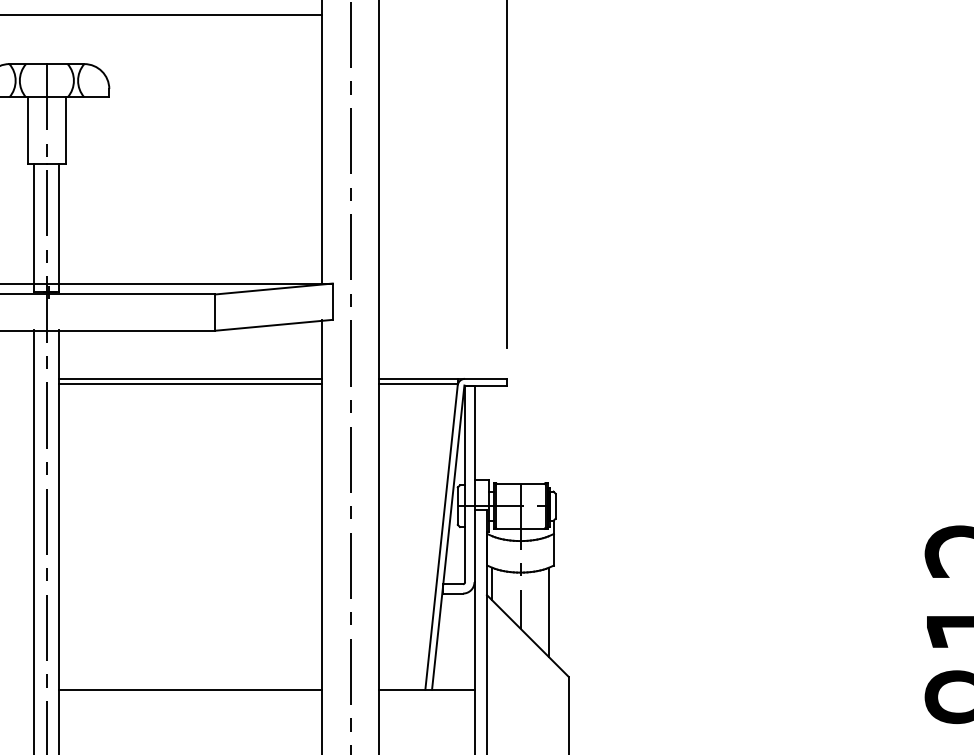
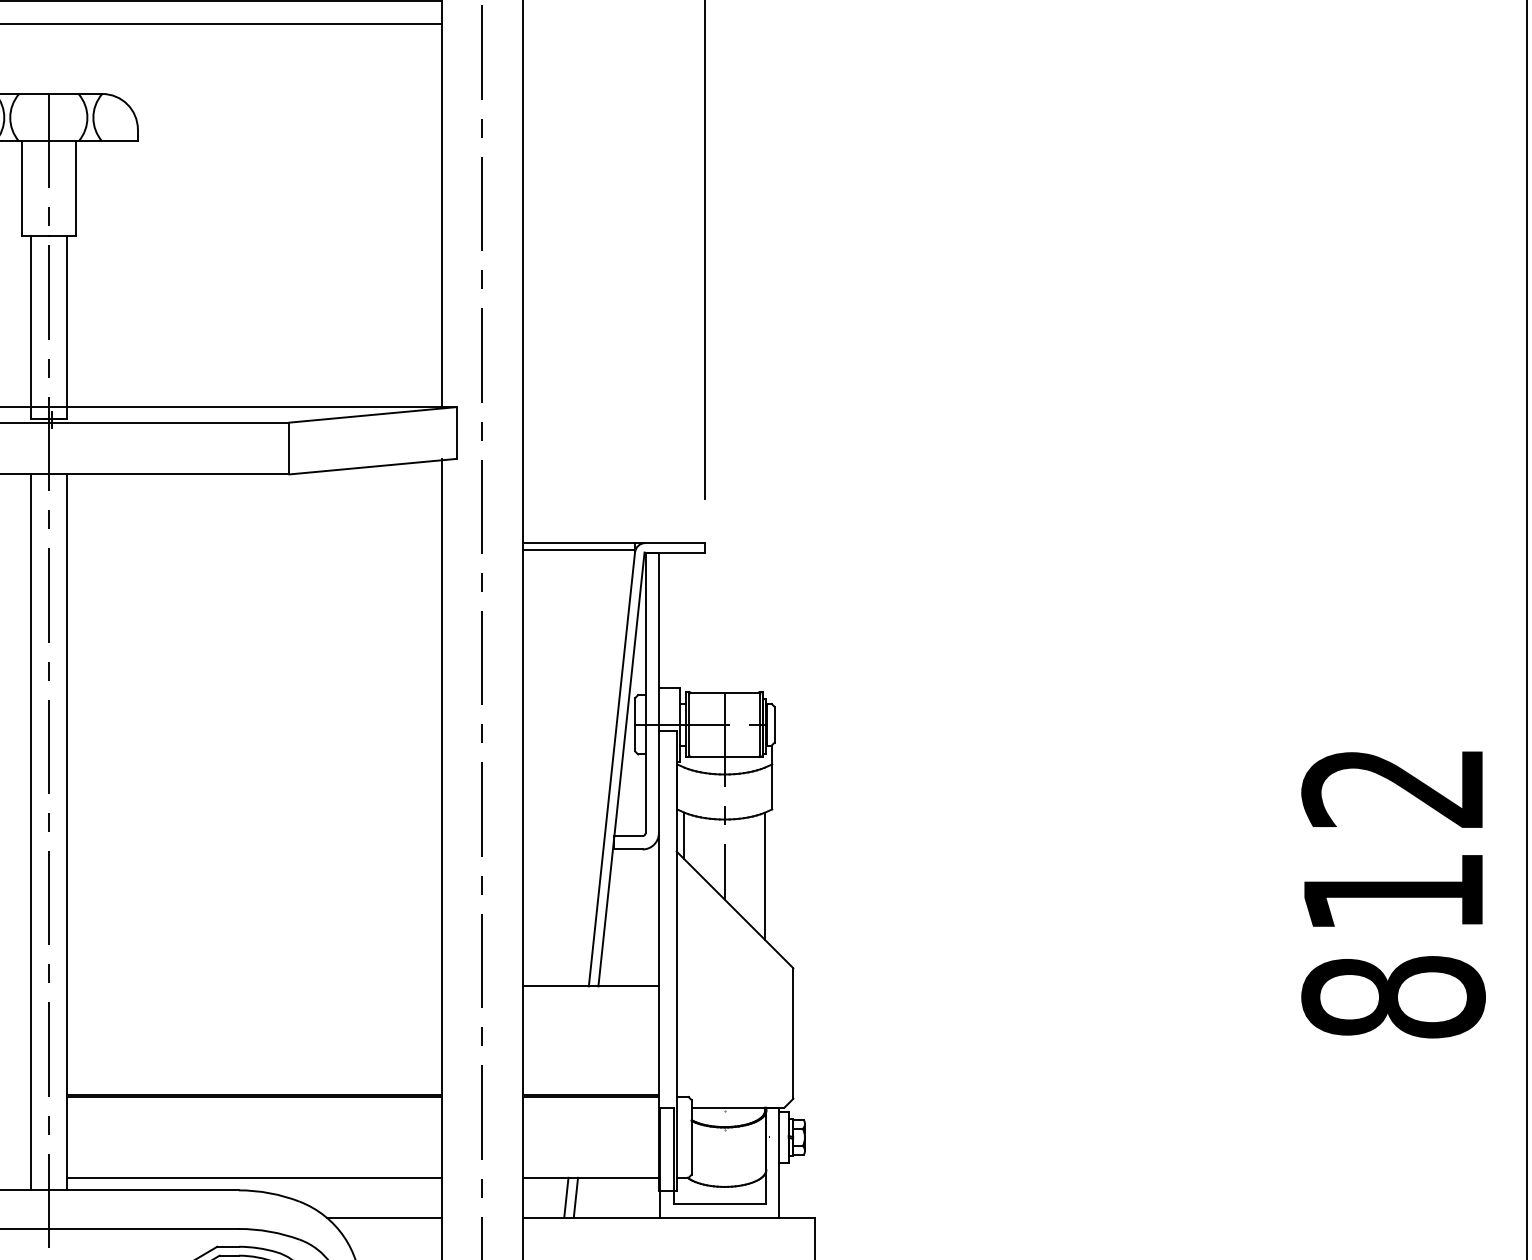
line: (190, 379) -> (253, 543), removed
line: (190, 384) -> (253, 550), removed
line: (190, 689) -> (253, 986), removed

